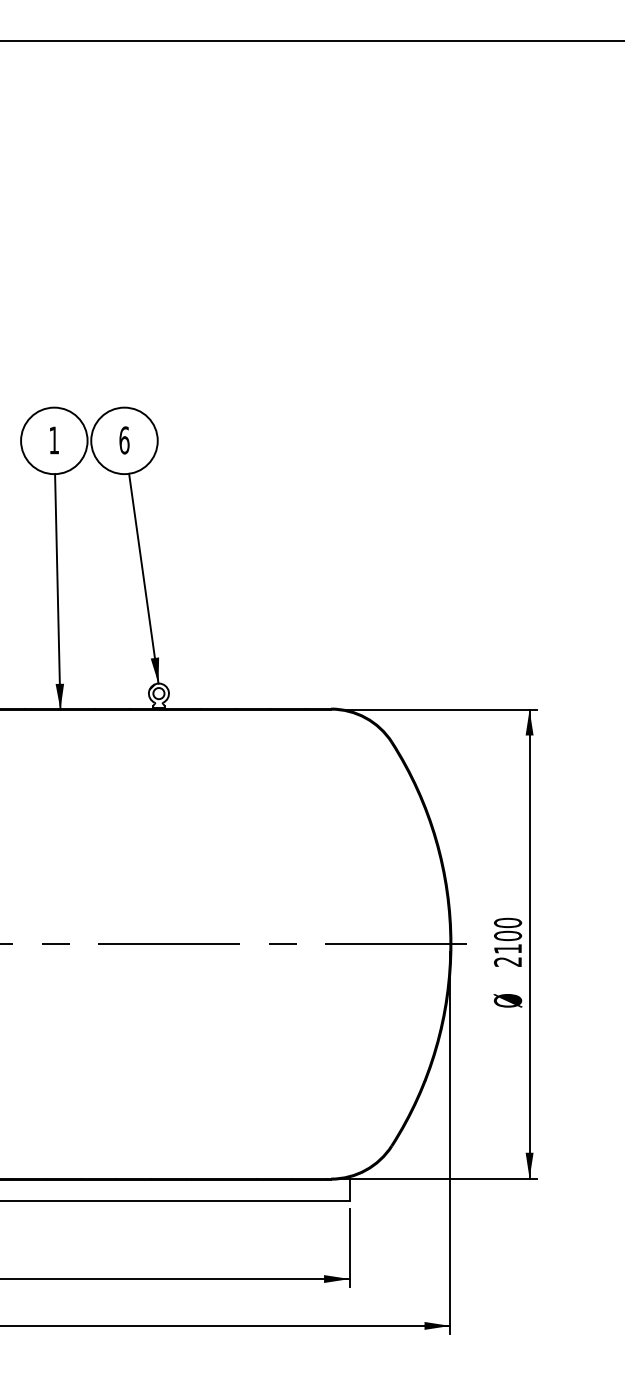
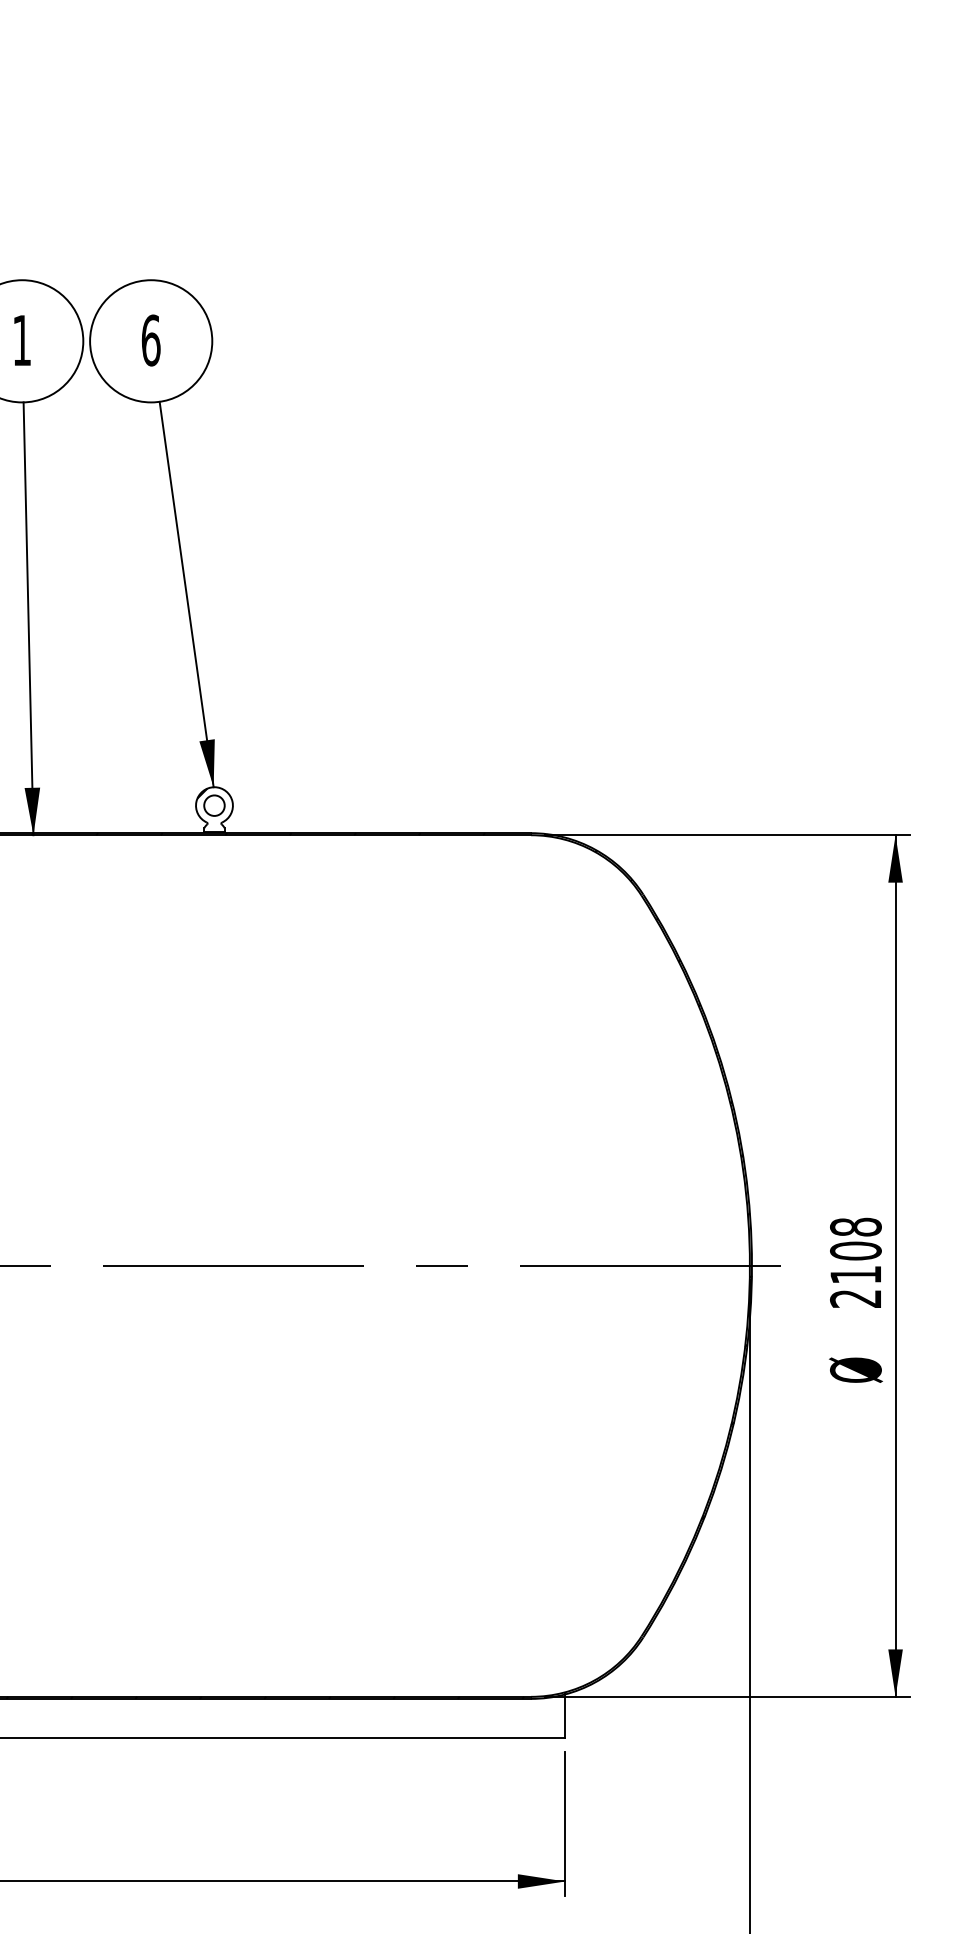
text: (507, 922) -> (854, 1226), 2100 -> 2108

